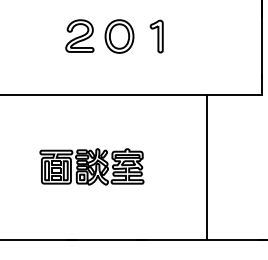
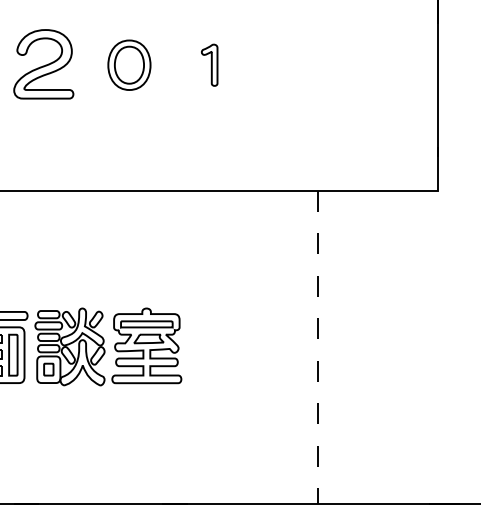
part: (119, 36) -> (129, 65), size x0.7
part: (156, 36) -> (209, 65), size x0.6
line: (206, 167) -> (317, 348), solid -> dashed

